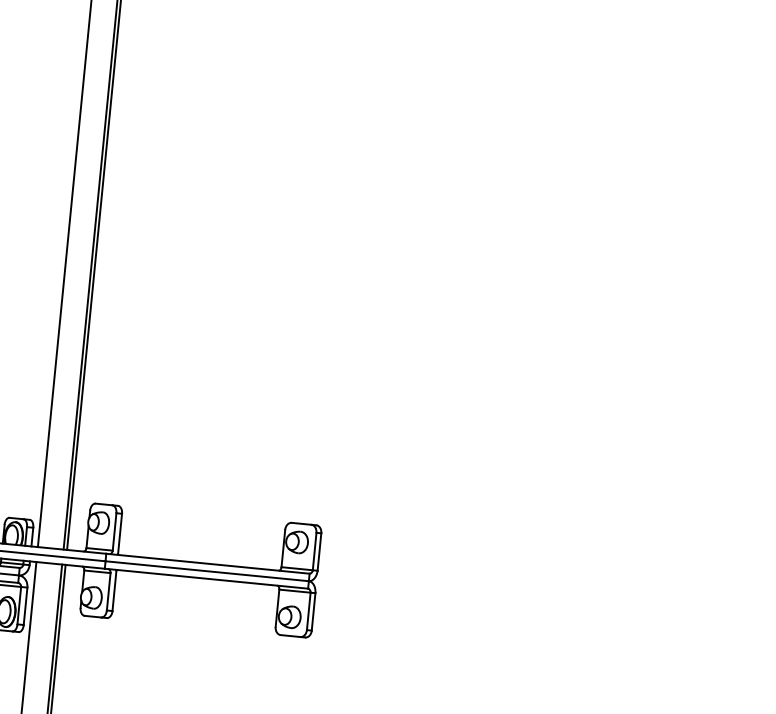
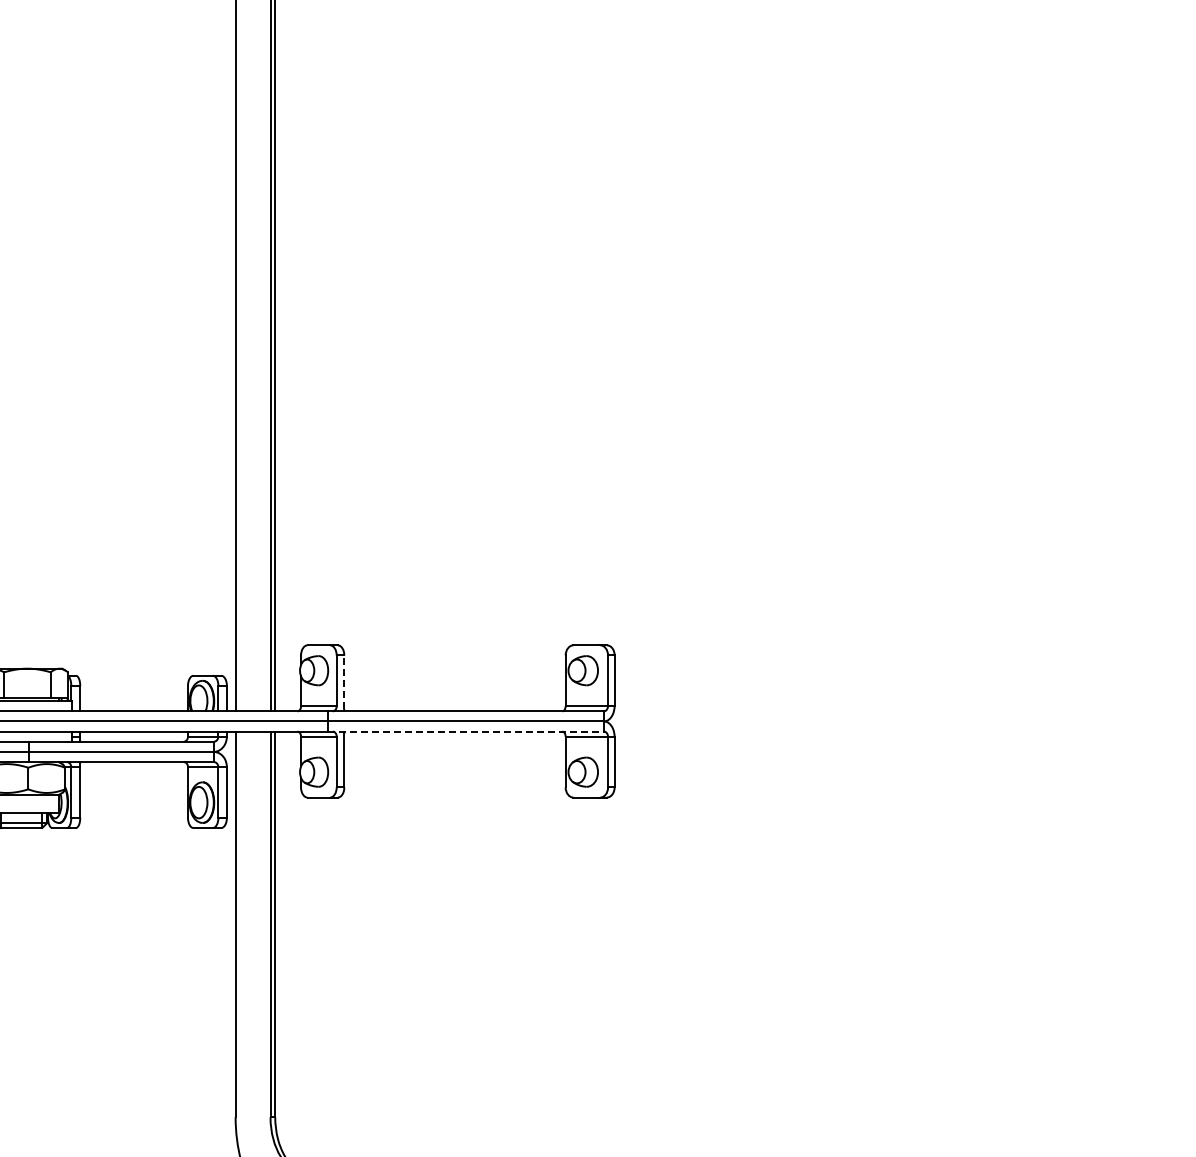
line: (120, 533) -> (344, 682), solid -> dashed
line: (206, 578) -> (466, 731), solid -> dashed

